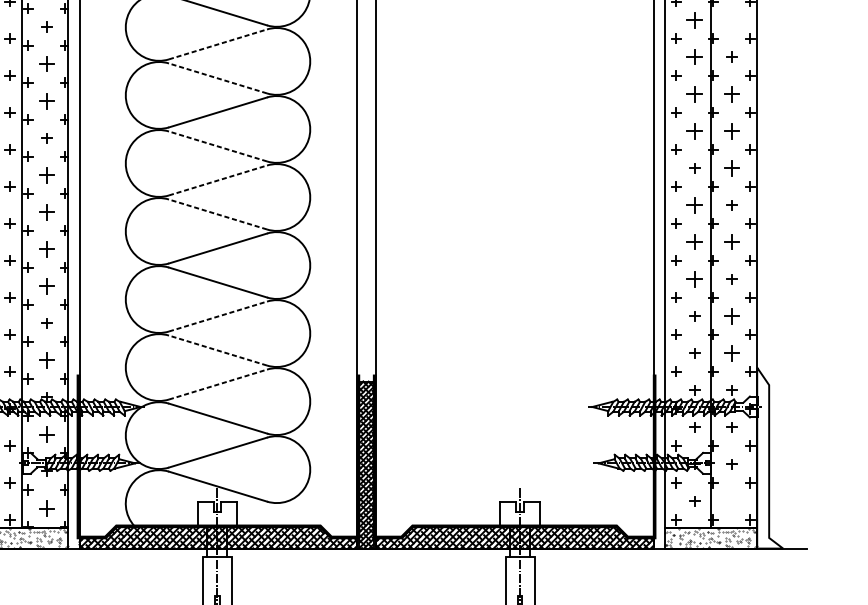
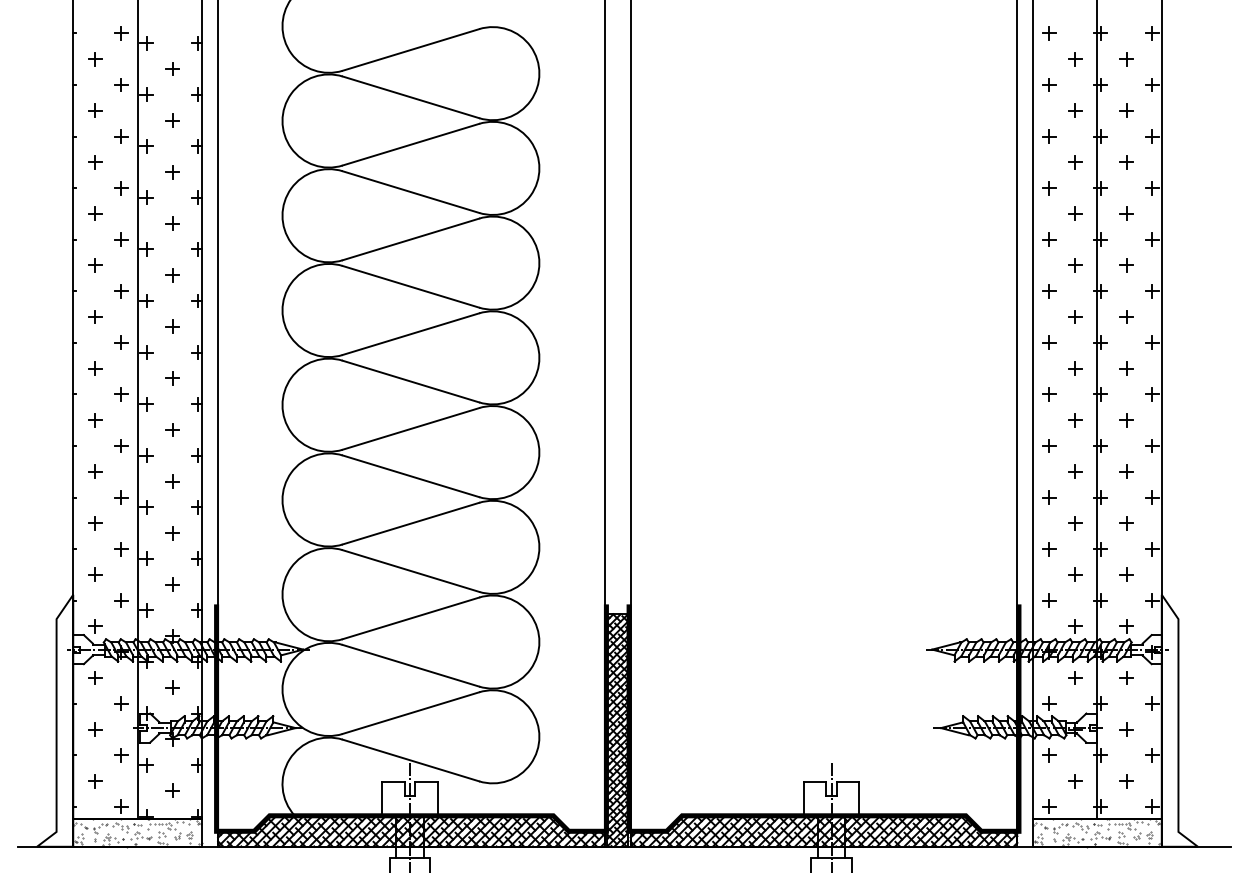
part: (695, 19) -> (1075, 110), size x0.62
part: (731, 19) -> (1126, 110), added
line: (218, 44) -> (411, 144), dashed -> solid
part: (695, 57) -> (1075, 162), size x0.62
part: (46, 64) -> (172, 172), size x0.62
line: (217, 78) -> (410, 191), dashed -> solid
part: (695, 93) -> (1075, 213), size x0.62
part: (731, 93) -> (1126, 213), size x0.62
part: (46, 101) -> (172, 223), size x0.62
part: (695, 131) -> (1075, 265), size x0.62
part: (731, 131) -> (1126, 265), size x0.62
line: (217, 146) -> (410, 286), dashed -> solid
part: (731, 167) -> (1126, 316), size x0.62
part: (46, 174) -> (172, 326), size x0.62
line: (218, 180) -> (411, 334), dashed -> solid
part: (695, 205) -> (1075, 368), size x0.62
part: (46, 212) -> (172, 378), size x0.62
line: (217, 214) -> (410, 381), dashed -> solid
part: (695, 242) -> (1075, 420), size x0.62
part: (731, 242) -> (1126, 420), size x0.62
part: (46, 248) -> (172, 429), size x0.62
part: (695, 279) -> (1075, 471), size x0.62
part: (46, 286) -> (172, 481), size x0.62
line: (218, 316) -> (411, 523), dashed -> solid
part: (731, 316) -> (1126, 523), size x0.62
line: (217, 350) -> (410, 570), dashed -> solid
part: (731, 353) -> (1126, 574), size x0.62
part: (46, 360) -> (172, 584), size x0.62
line: (218, 384) -> (411, 618), dashed -> solid
part: (46, 434) -> (172, 687), size x0.62
part: (731, 501) -> (1126, 781), added
part: (46, 508) -> (172, 790), size x0.62

